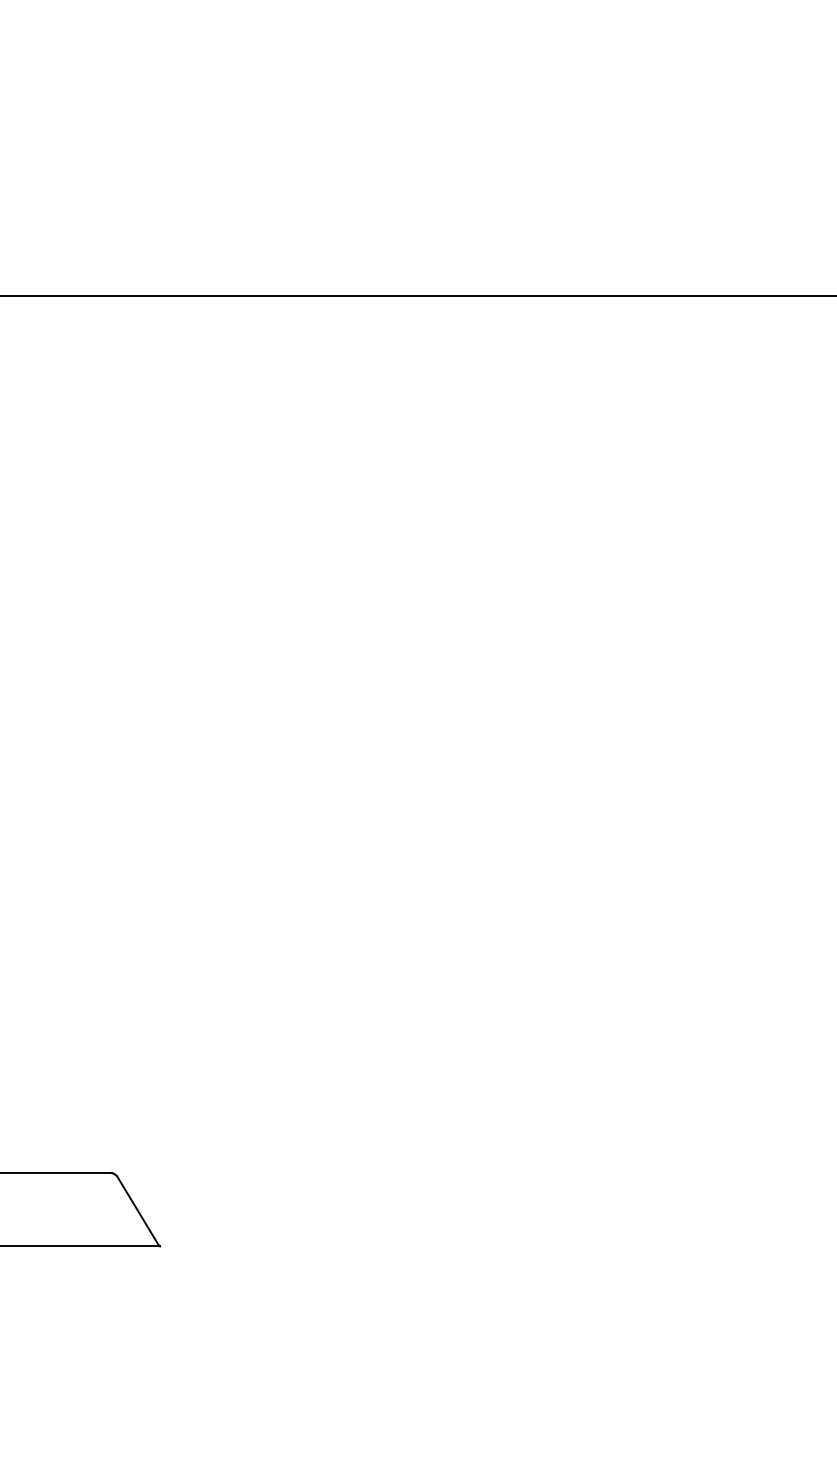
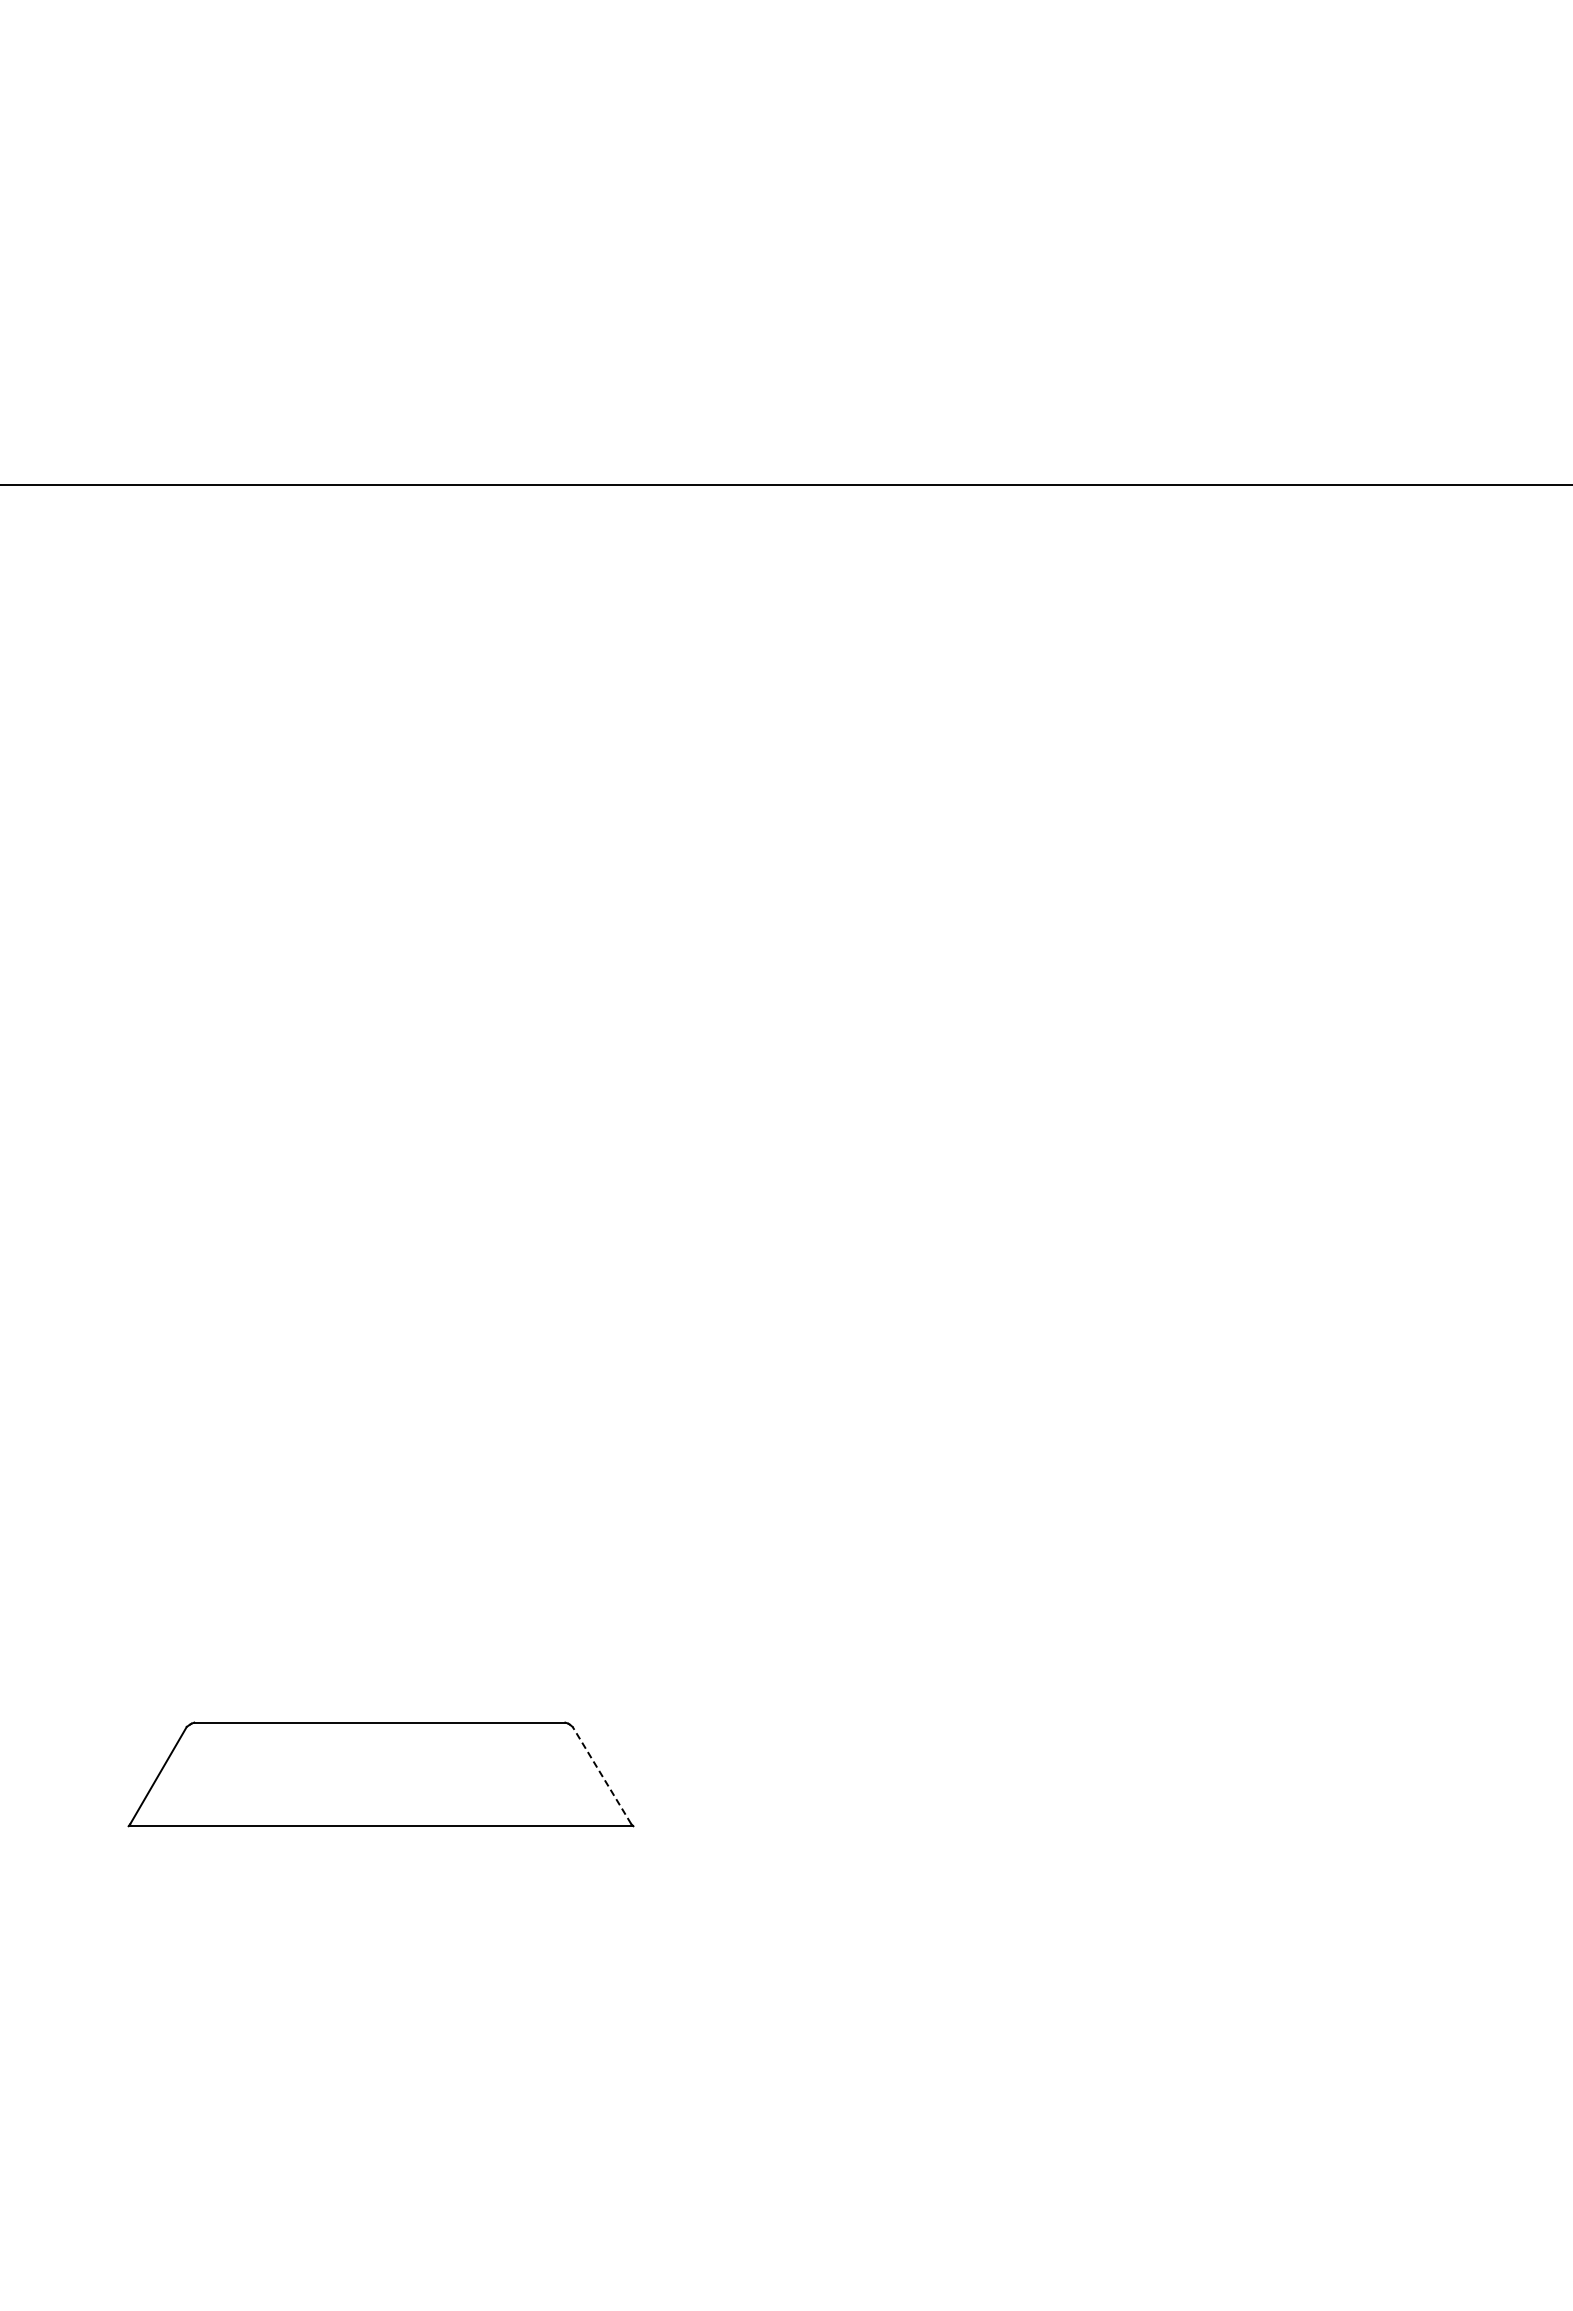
line: (137, 1210) -> (601, 1775), solid -> dashed

